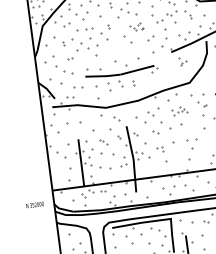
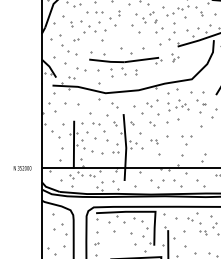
part: (136, 27) -> (146, 17), size x1.67
part: (183, 61) -> (175, 57), moved
part: (179, 110) -> (178, 105), size x1.43
part: (103, 142) -> (98, 127), size x1.67
text: (34, 205) -> (22, 168), moved

